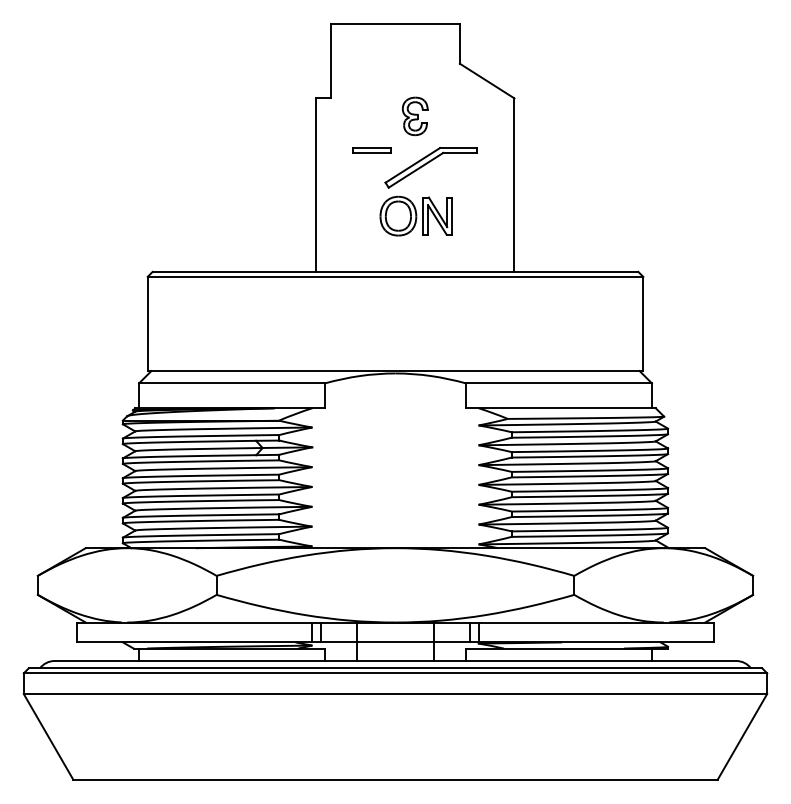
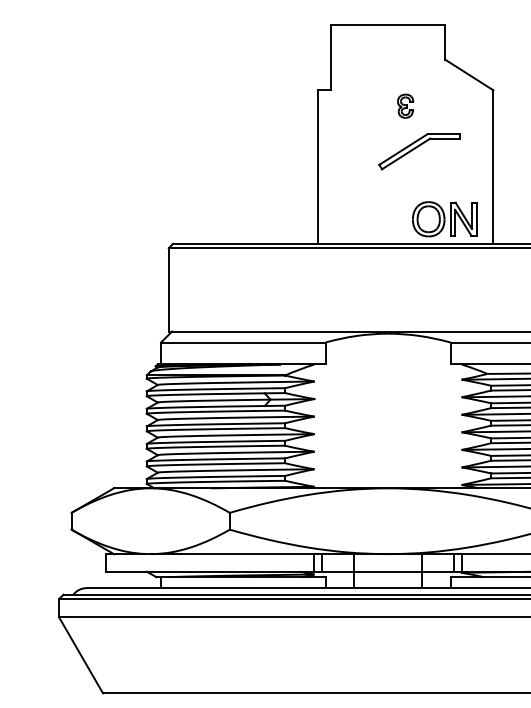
part: (415, 116) -> (405, 106), size x0.7
part: (371, 150) -> (366, 136), removed
part: (415, 215) -> (443, 218), moved

